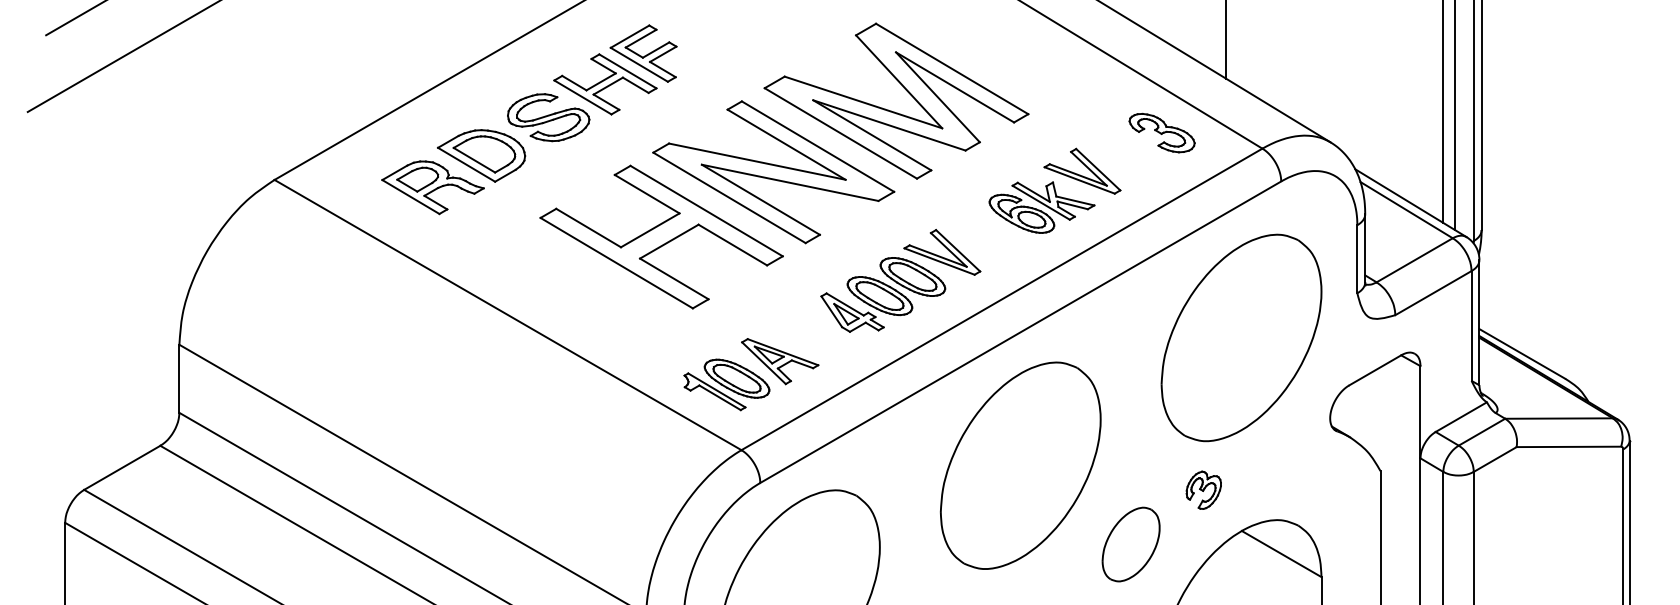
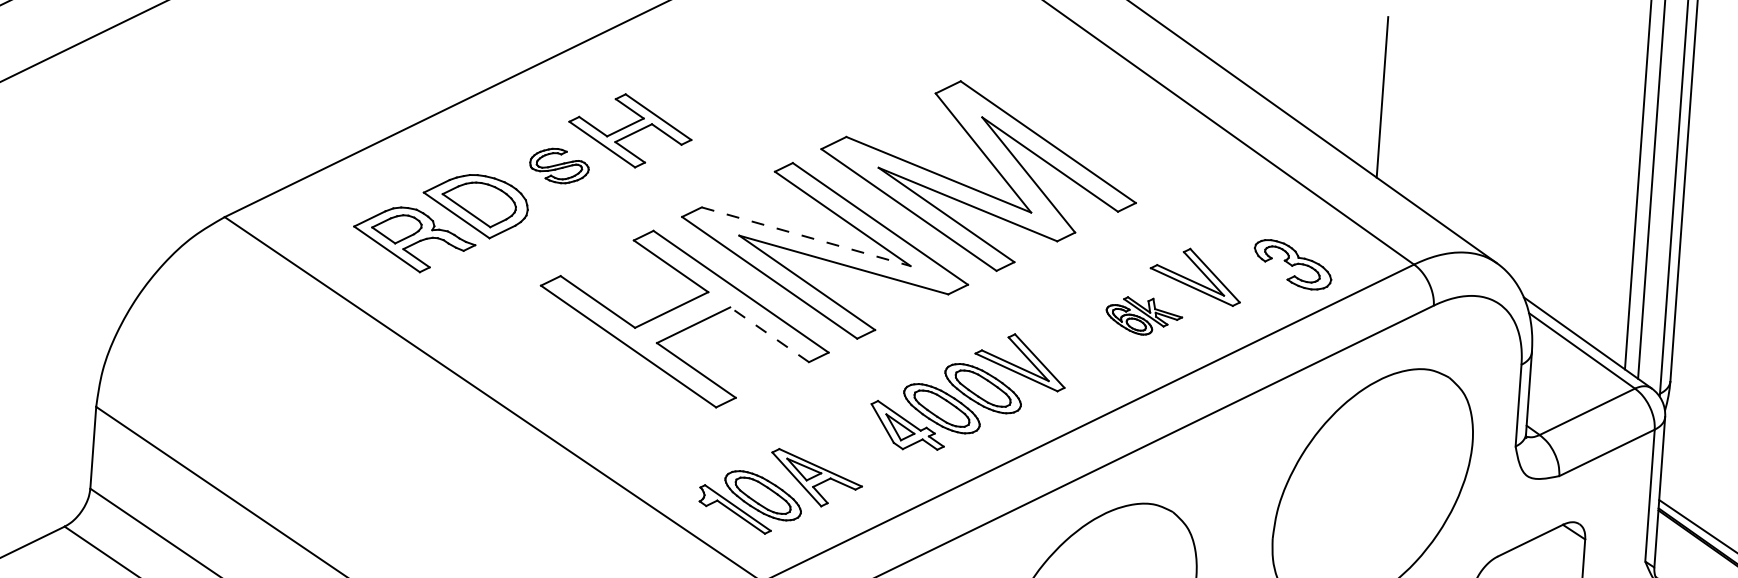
part: (643, 53) -> (678, 96), removed
part: (548, 117) -> (559, 165), size x0.6
part: (1161, 132) -> (1292, 264), moved
line: (757, 161) -> (806, 236), solid -> dashed
part: (1041, 207) -> (1143, 316), size x0.6
line: (732, 245) -> (769, 335), solid -> dashed

